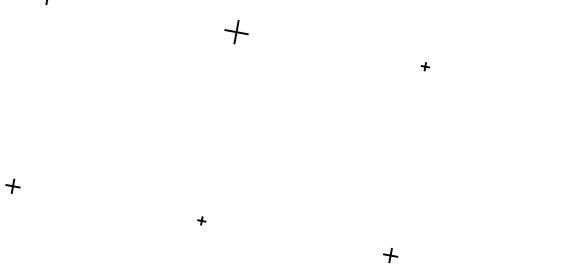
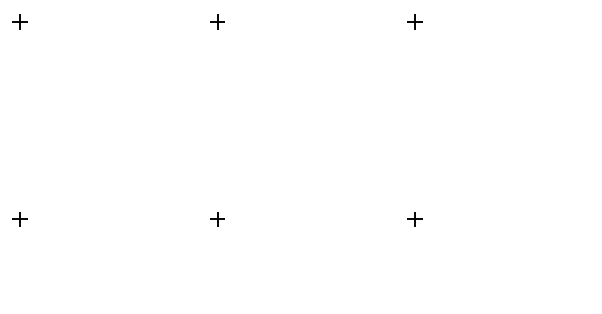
part: (236, 31) -> (217, 21), size x0.62
part: (424, 66) -> (414, 21), size x1.67
part: (201, 221) -> (217, 219), size x1.67

